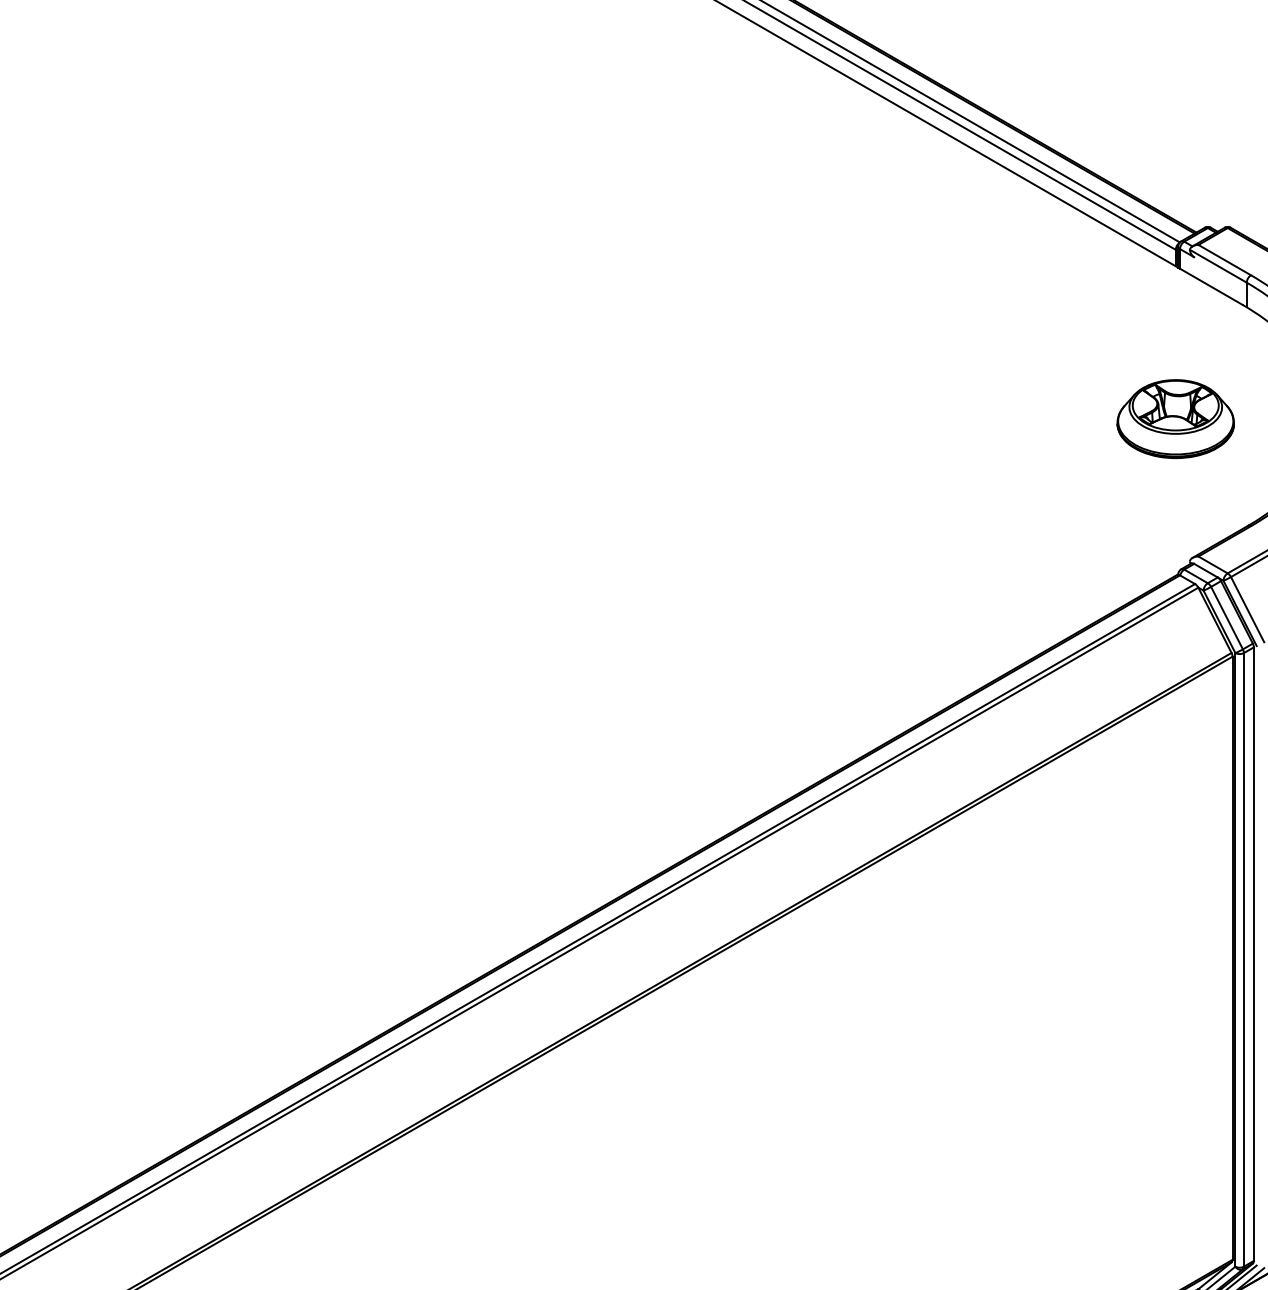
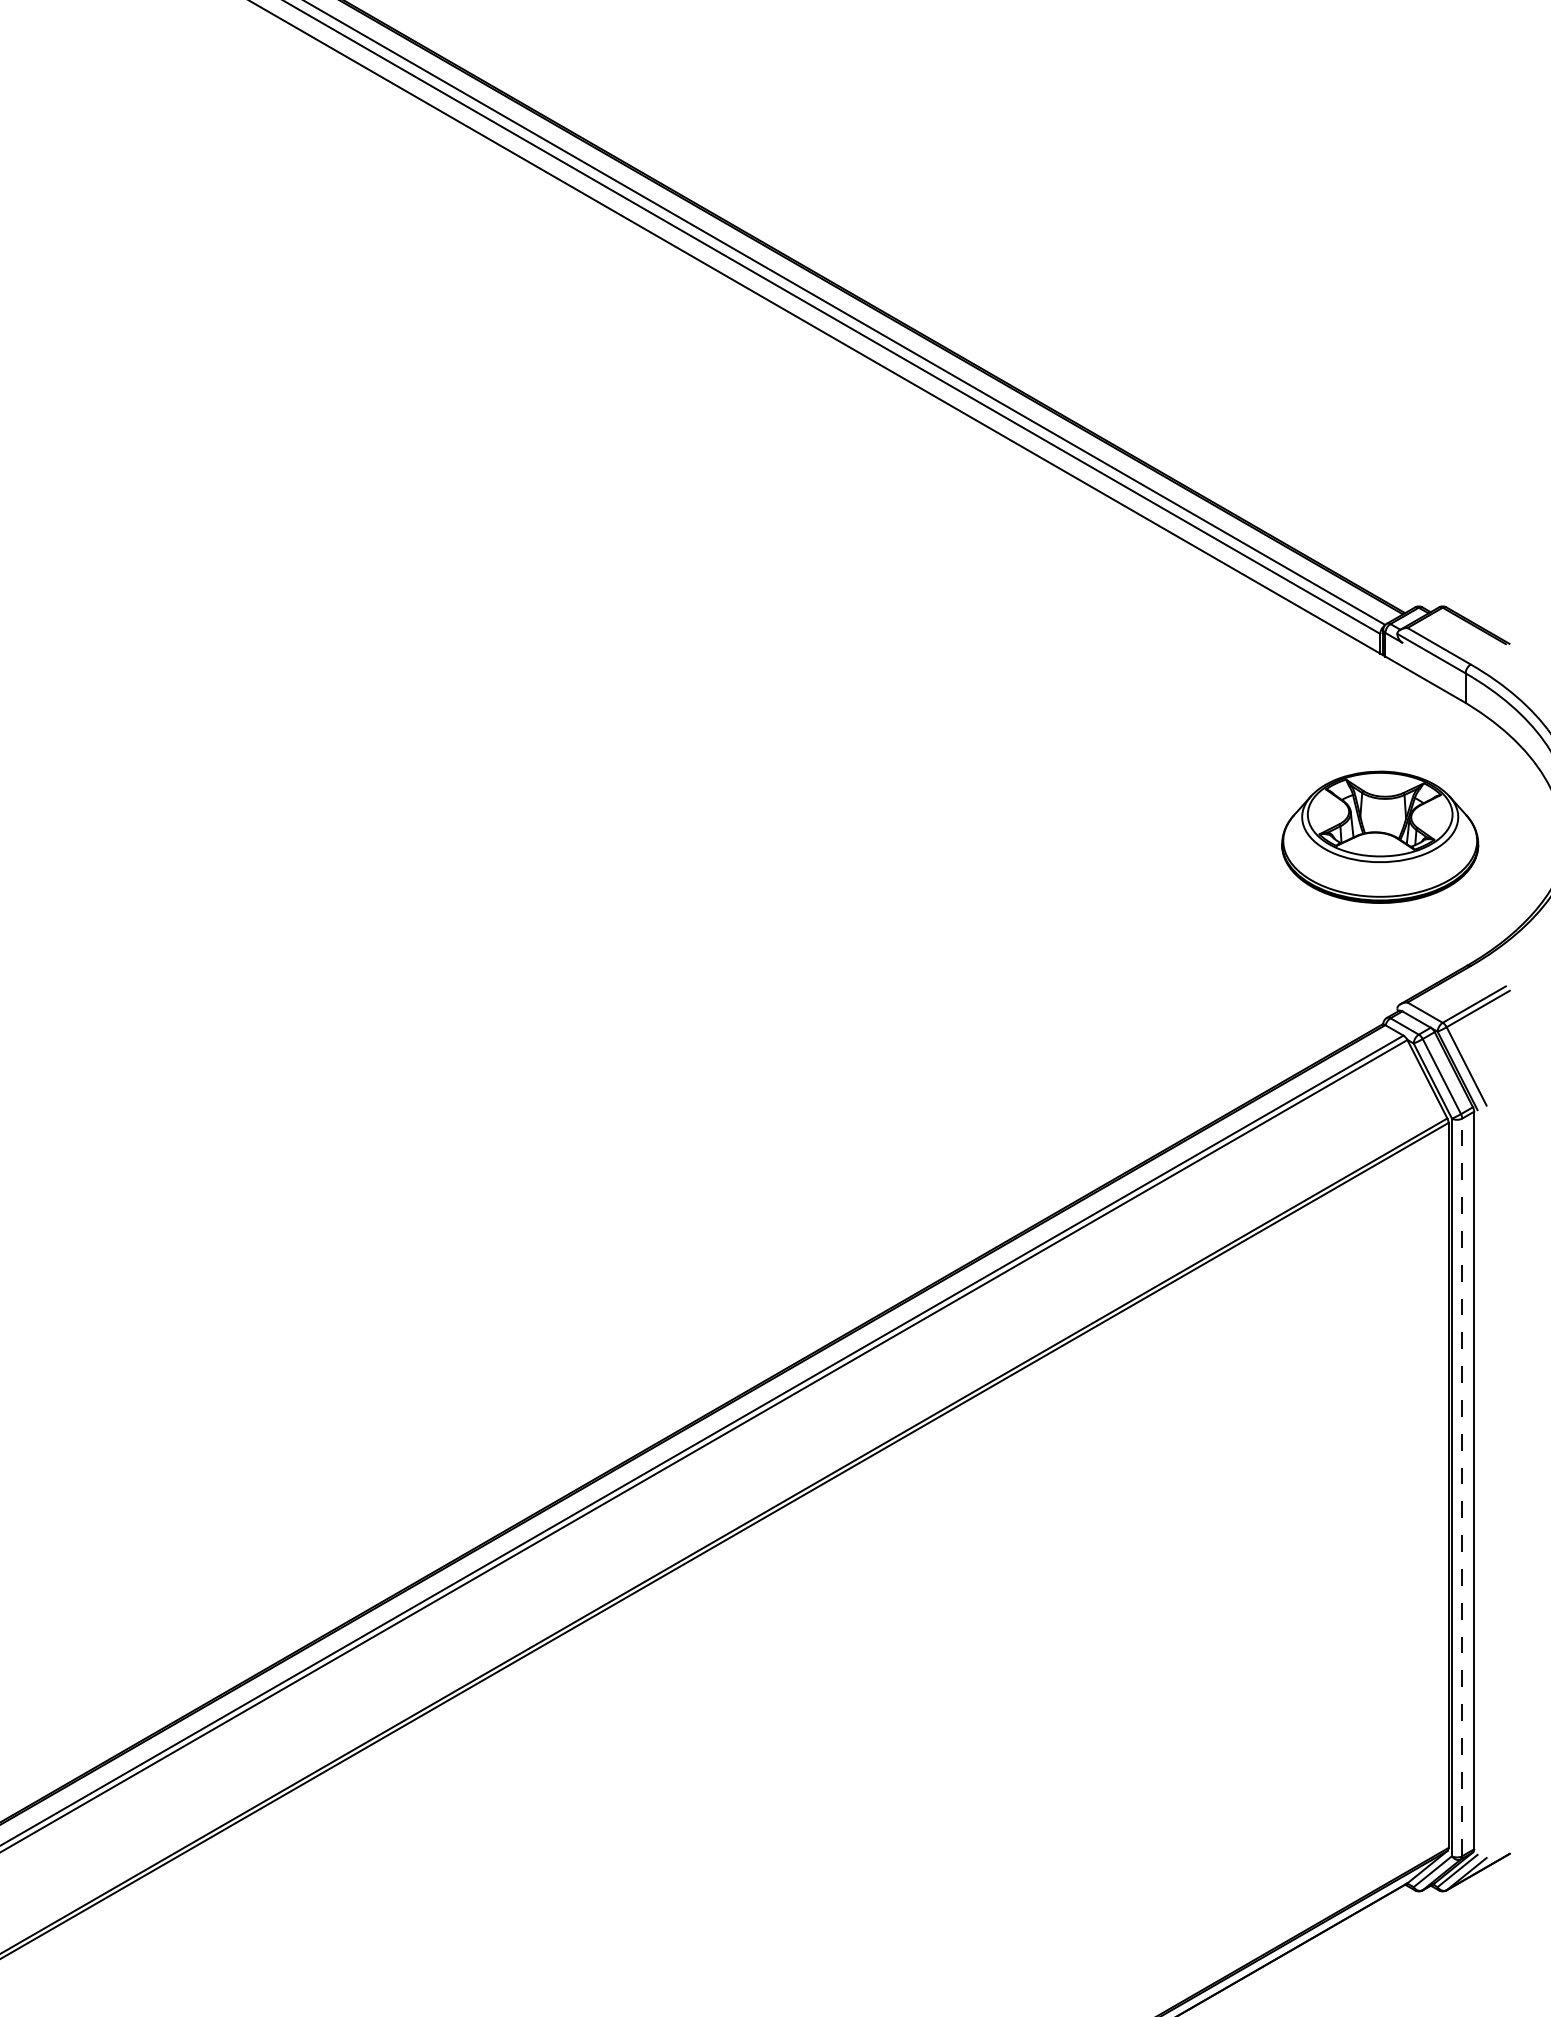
part: (1175, 419) -> (1380, 837), size x1.4
line: (1244, 959) -> (1462, 1487), solid -> dashed

